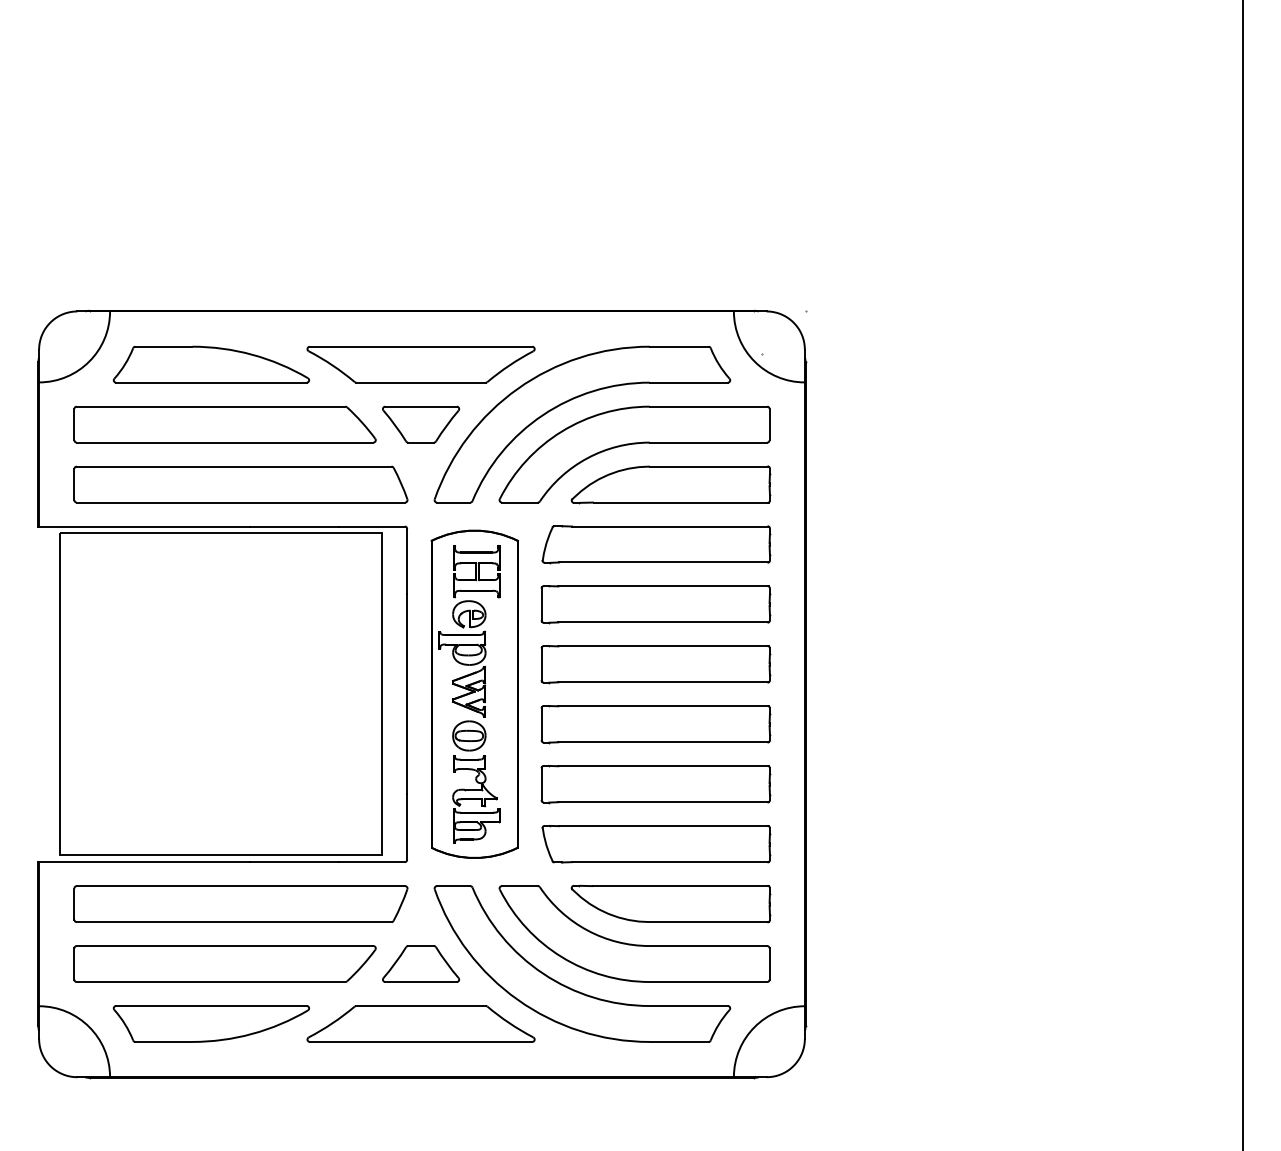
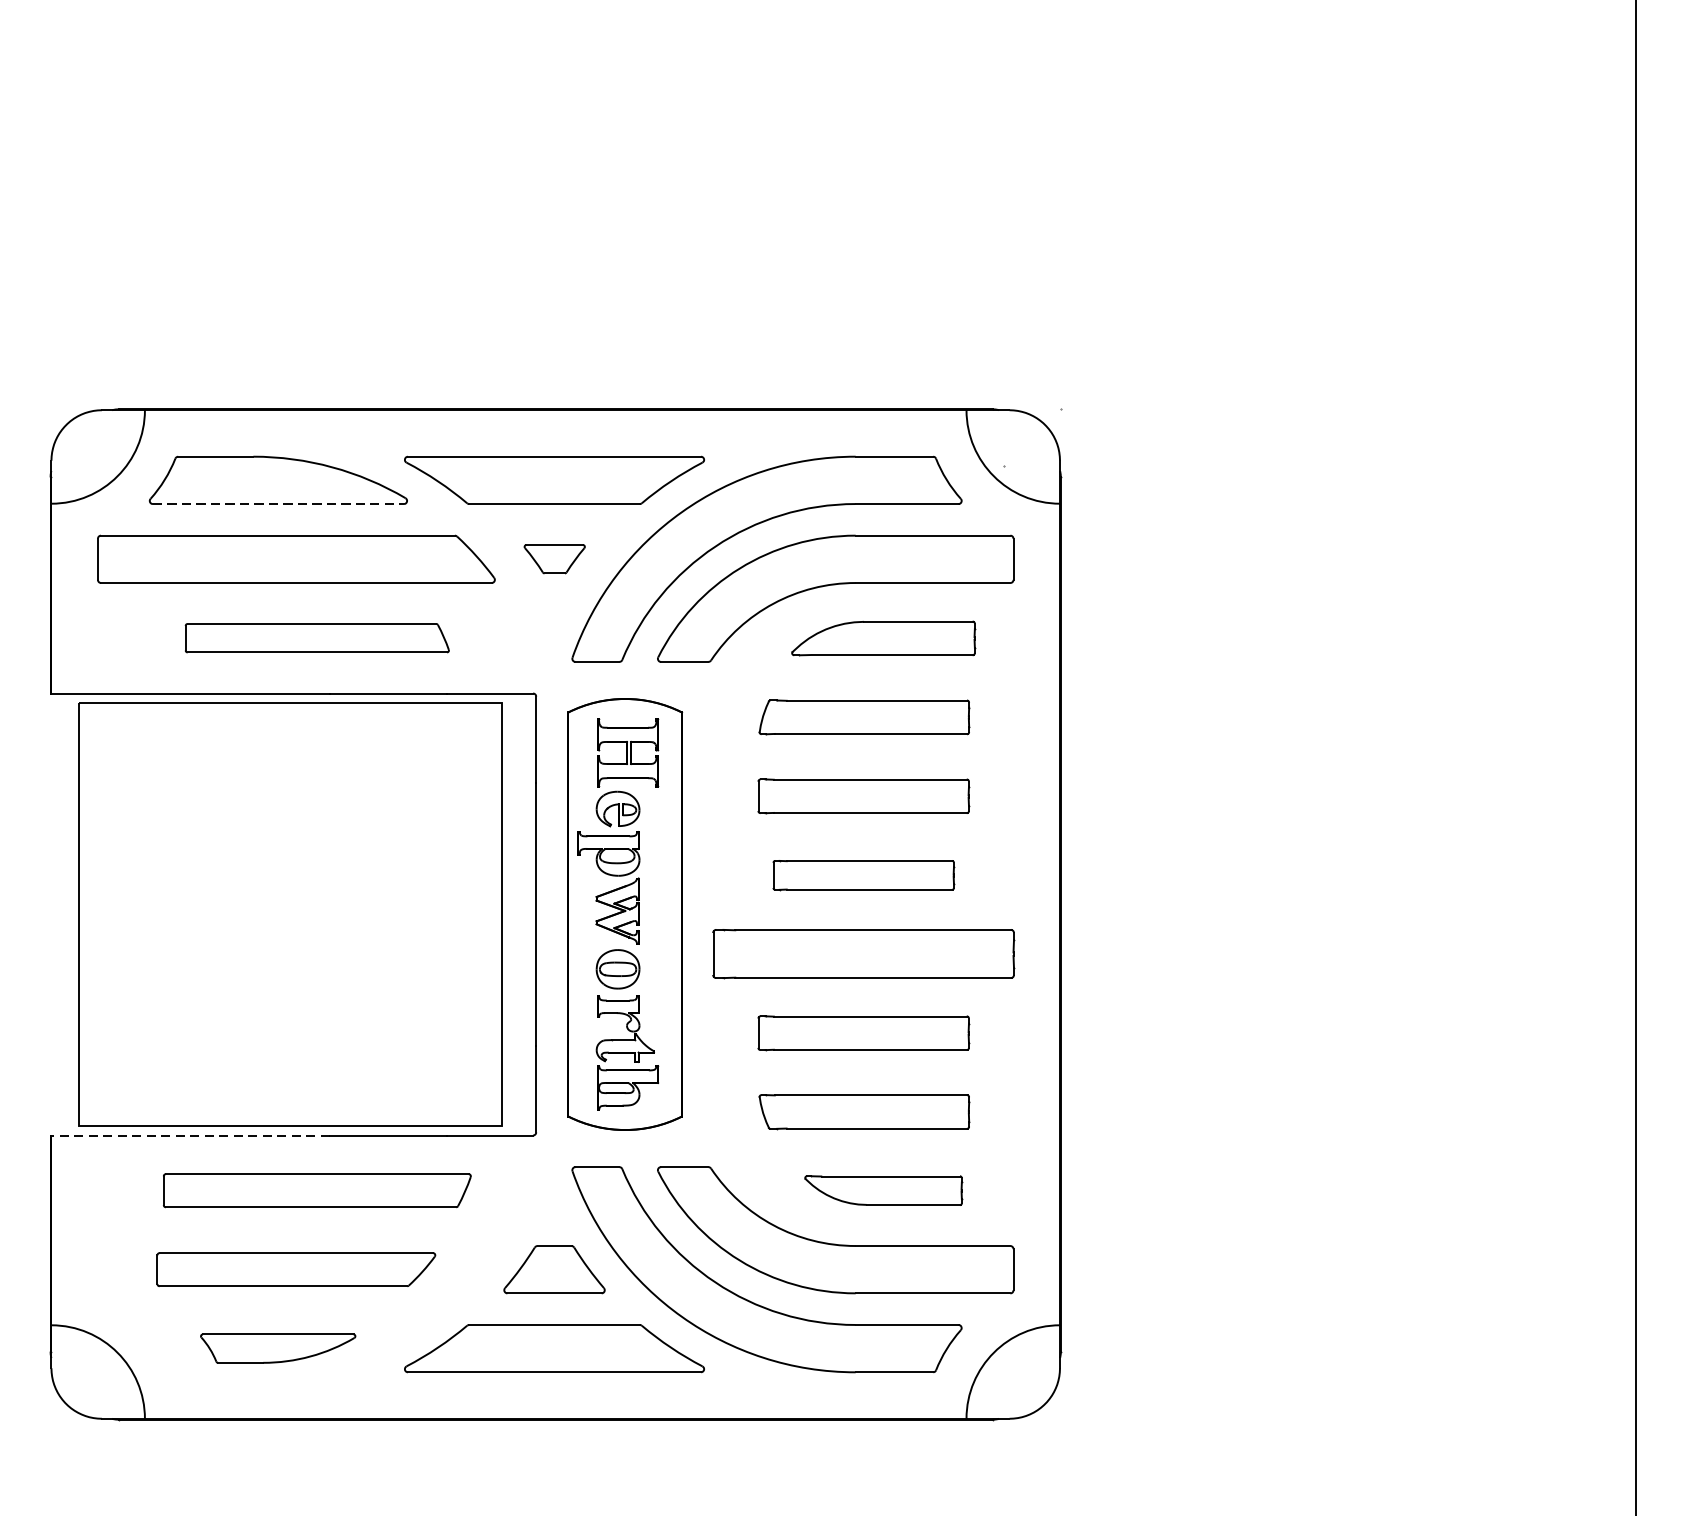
line: (211, 382) -> (278, 503), solid -> dashed
part: (421, 424) -> (555, 559), size x0.6
part: (240, 484) -> (316, 638), size x0.6
part: (670, 484) -> (883, 638), size x0.7
part: (656, 544) -> (864, 717), size x0.7
part: (655, 604) -> (863, 796), size x0.7
part: (655, 664) -> (863, 875), size x0.6
part: (655, 784) -> (863, 1033), size x0.7
part: (656, 844) -> (864, 1112), size x0.7
line: (144, 862) -> (190, 1135), solid -> dashed
part: (240, 903) -> (316, 1189), size x0.7
part: (670, 903) -> (883, 1189), size x0.6
part: (224, 963) -> (295, 1268), size x0.7
part: (210, 1023) -> (277, 1348), size x0.6

